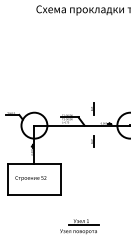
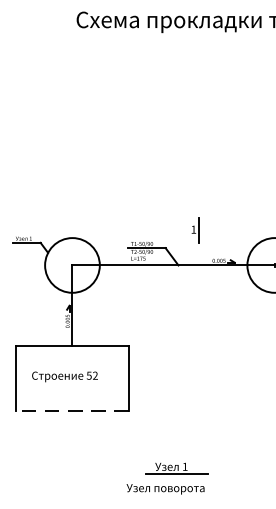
part: (92, 141) -> (194, 298), removed
line: (34, 194) -> (72, 410), solid -> dashed

